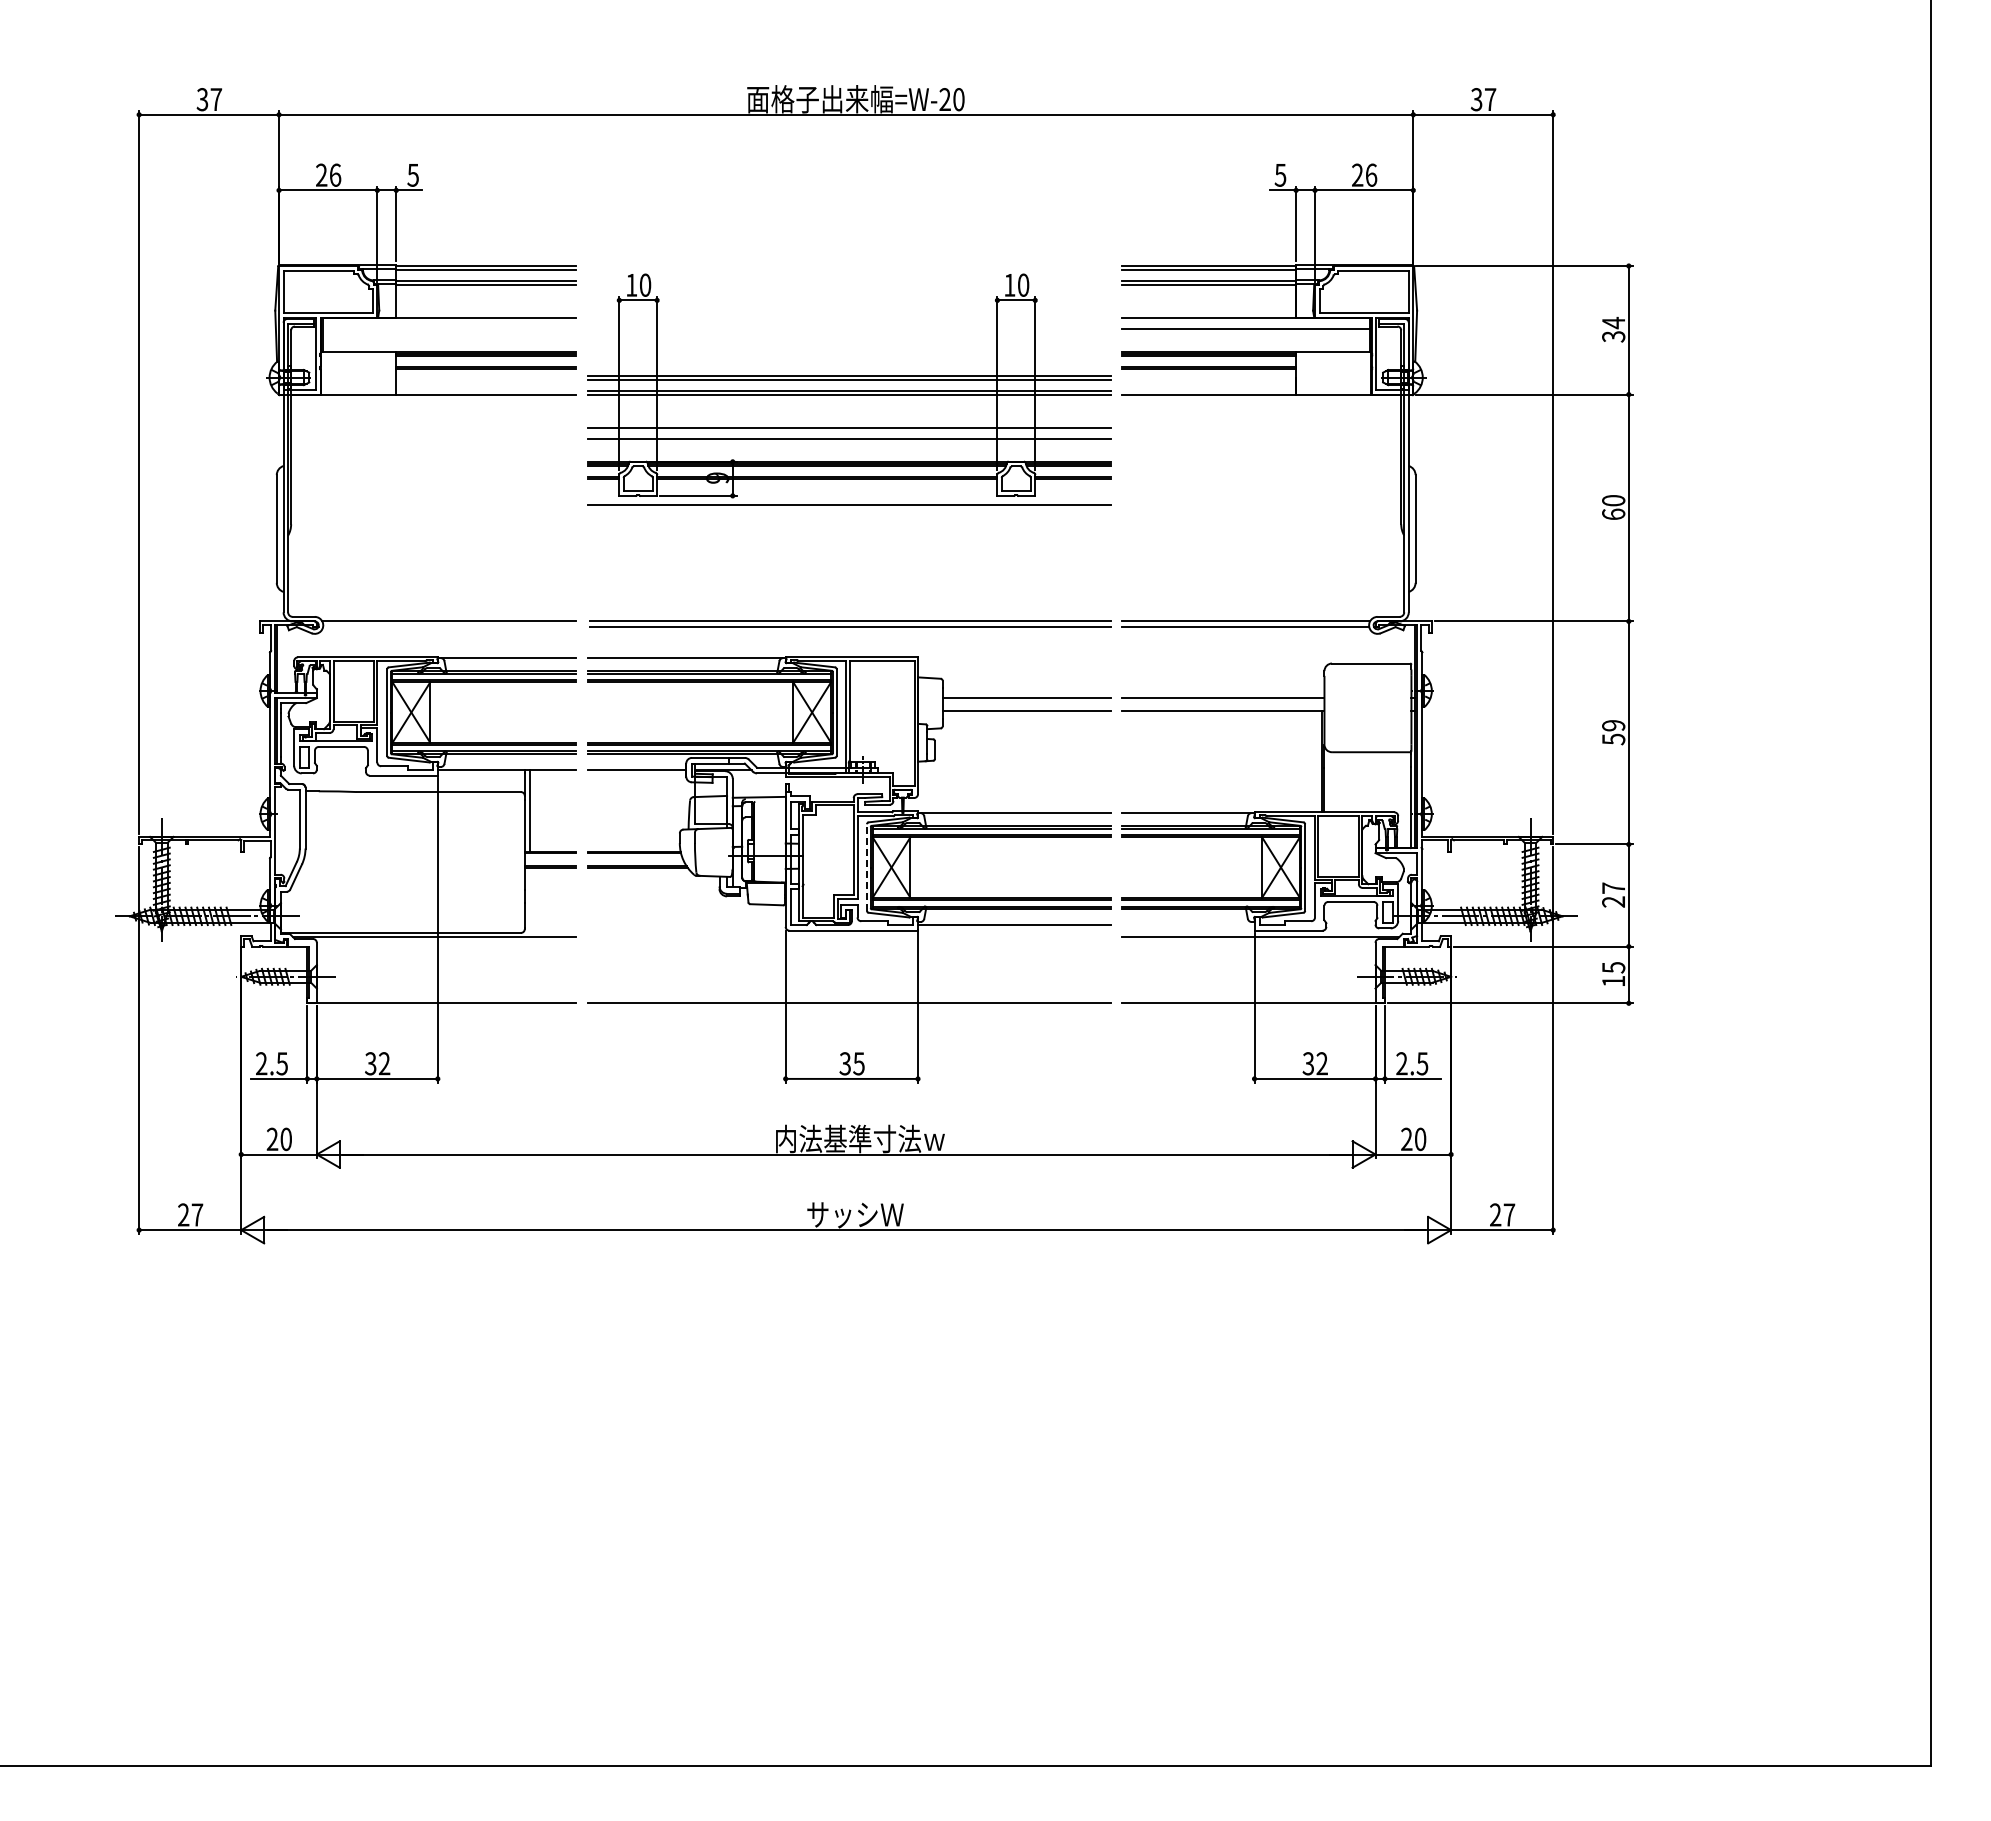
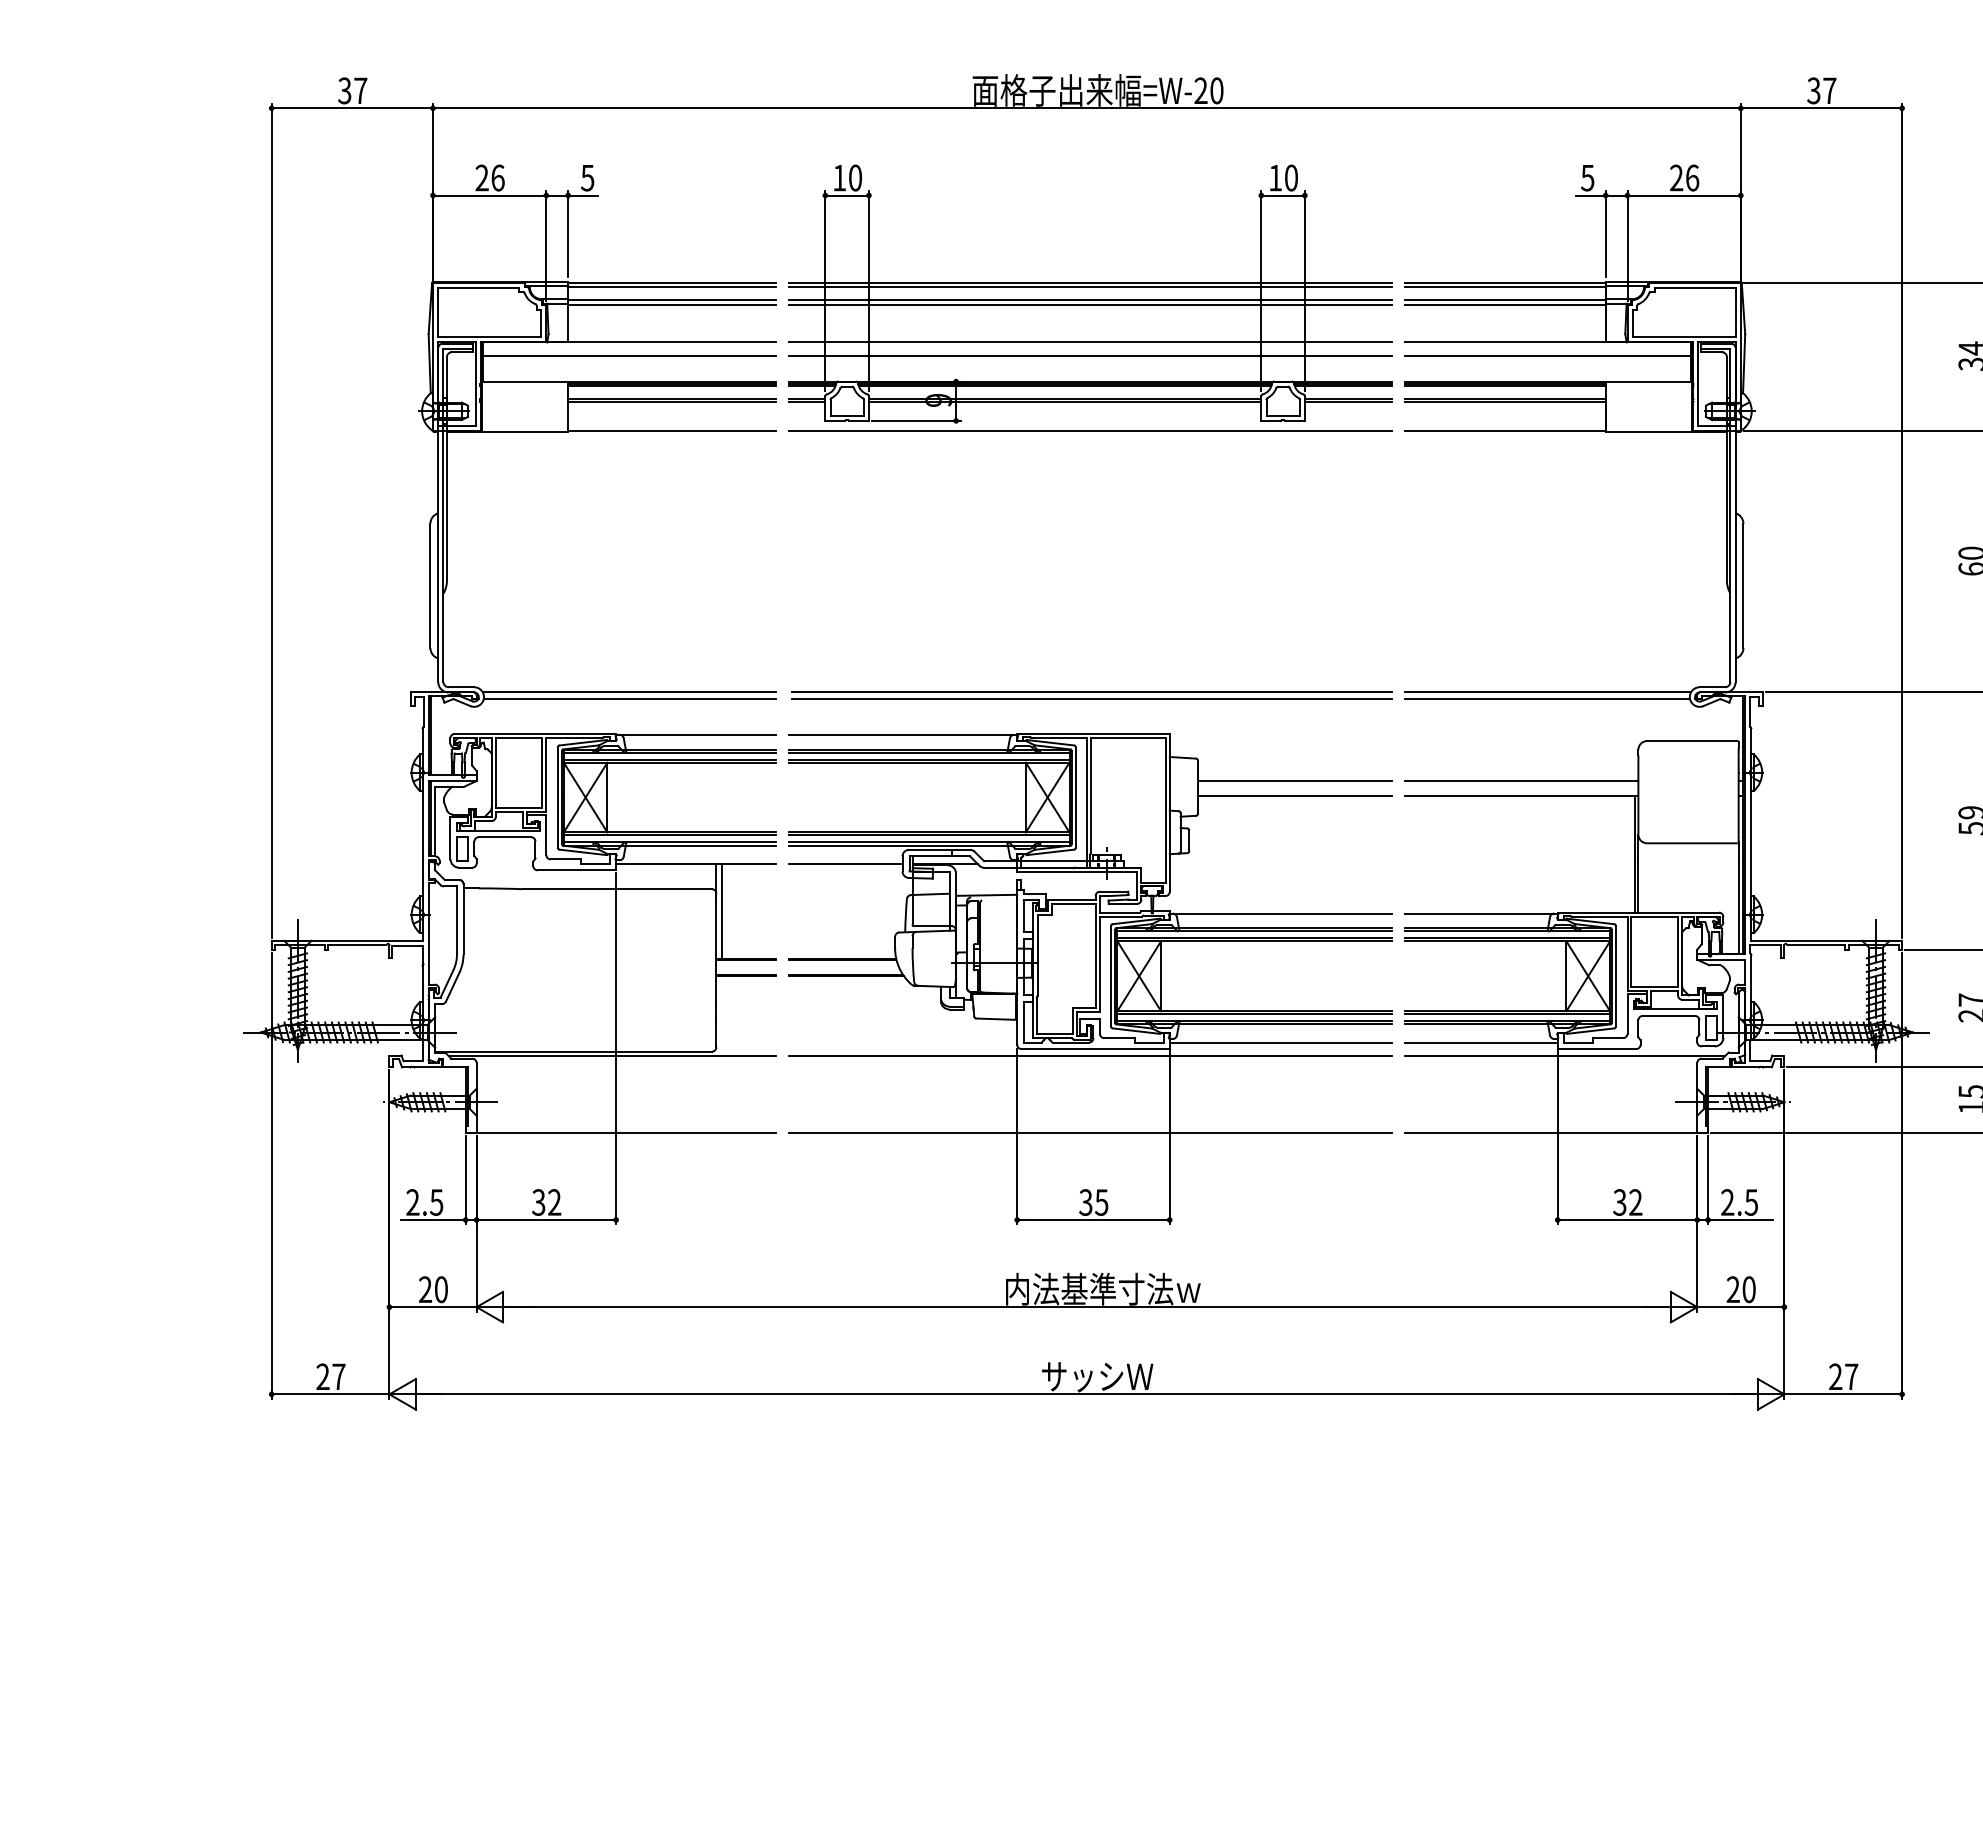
line: (449, 329) -> (629, 355), added
part: (849, 389) -> (1090, 298), moved
line: (449, 626) -> (629, 698), added
line: (866, 867) -> (1110, 976), dashed -> solid
line: (1188, 925) -> (1481, 1043), added
line: (848, 937) -> (1089, 1056), added

